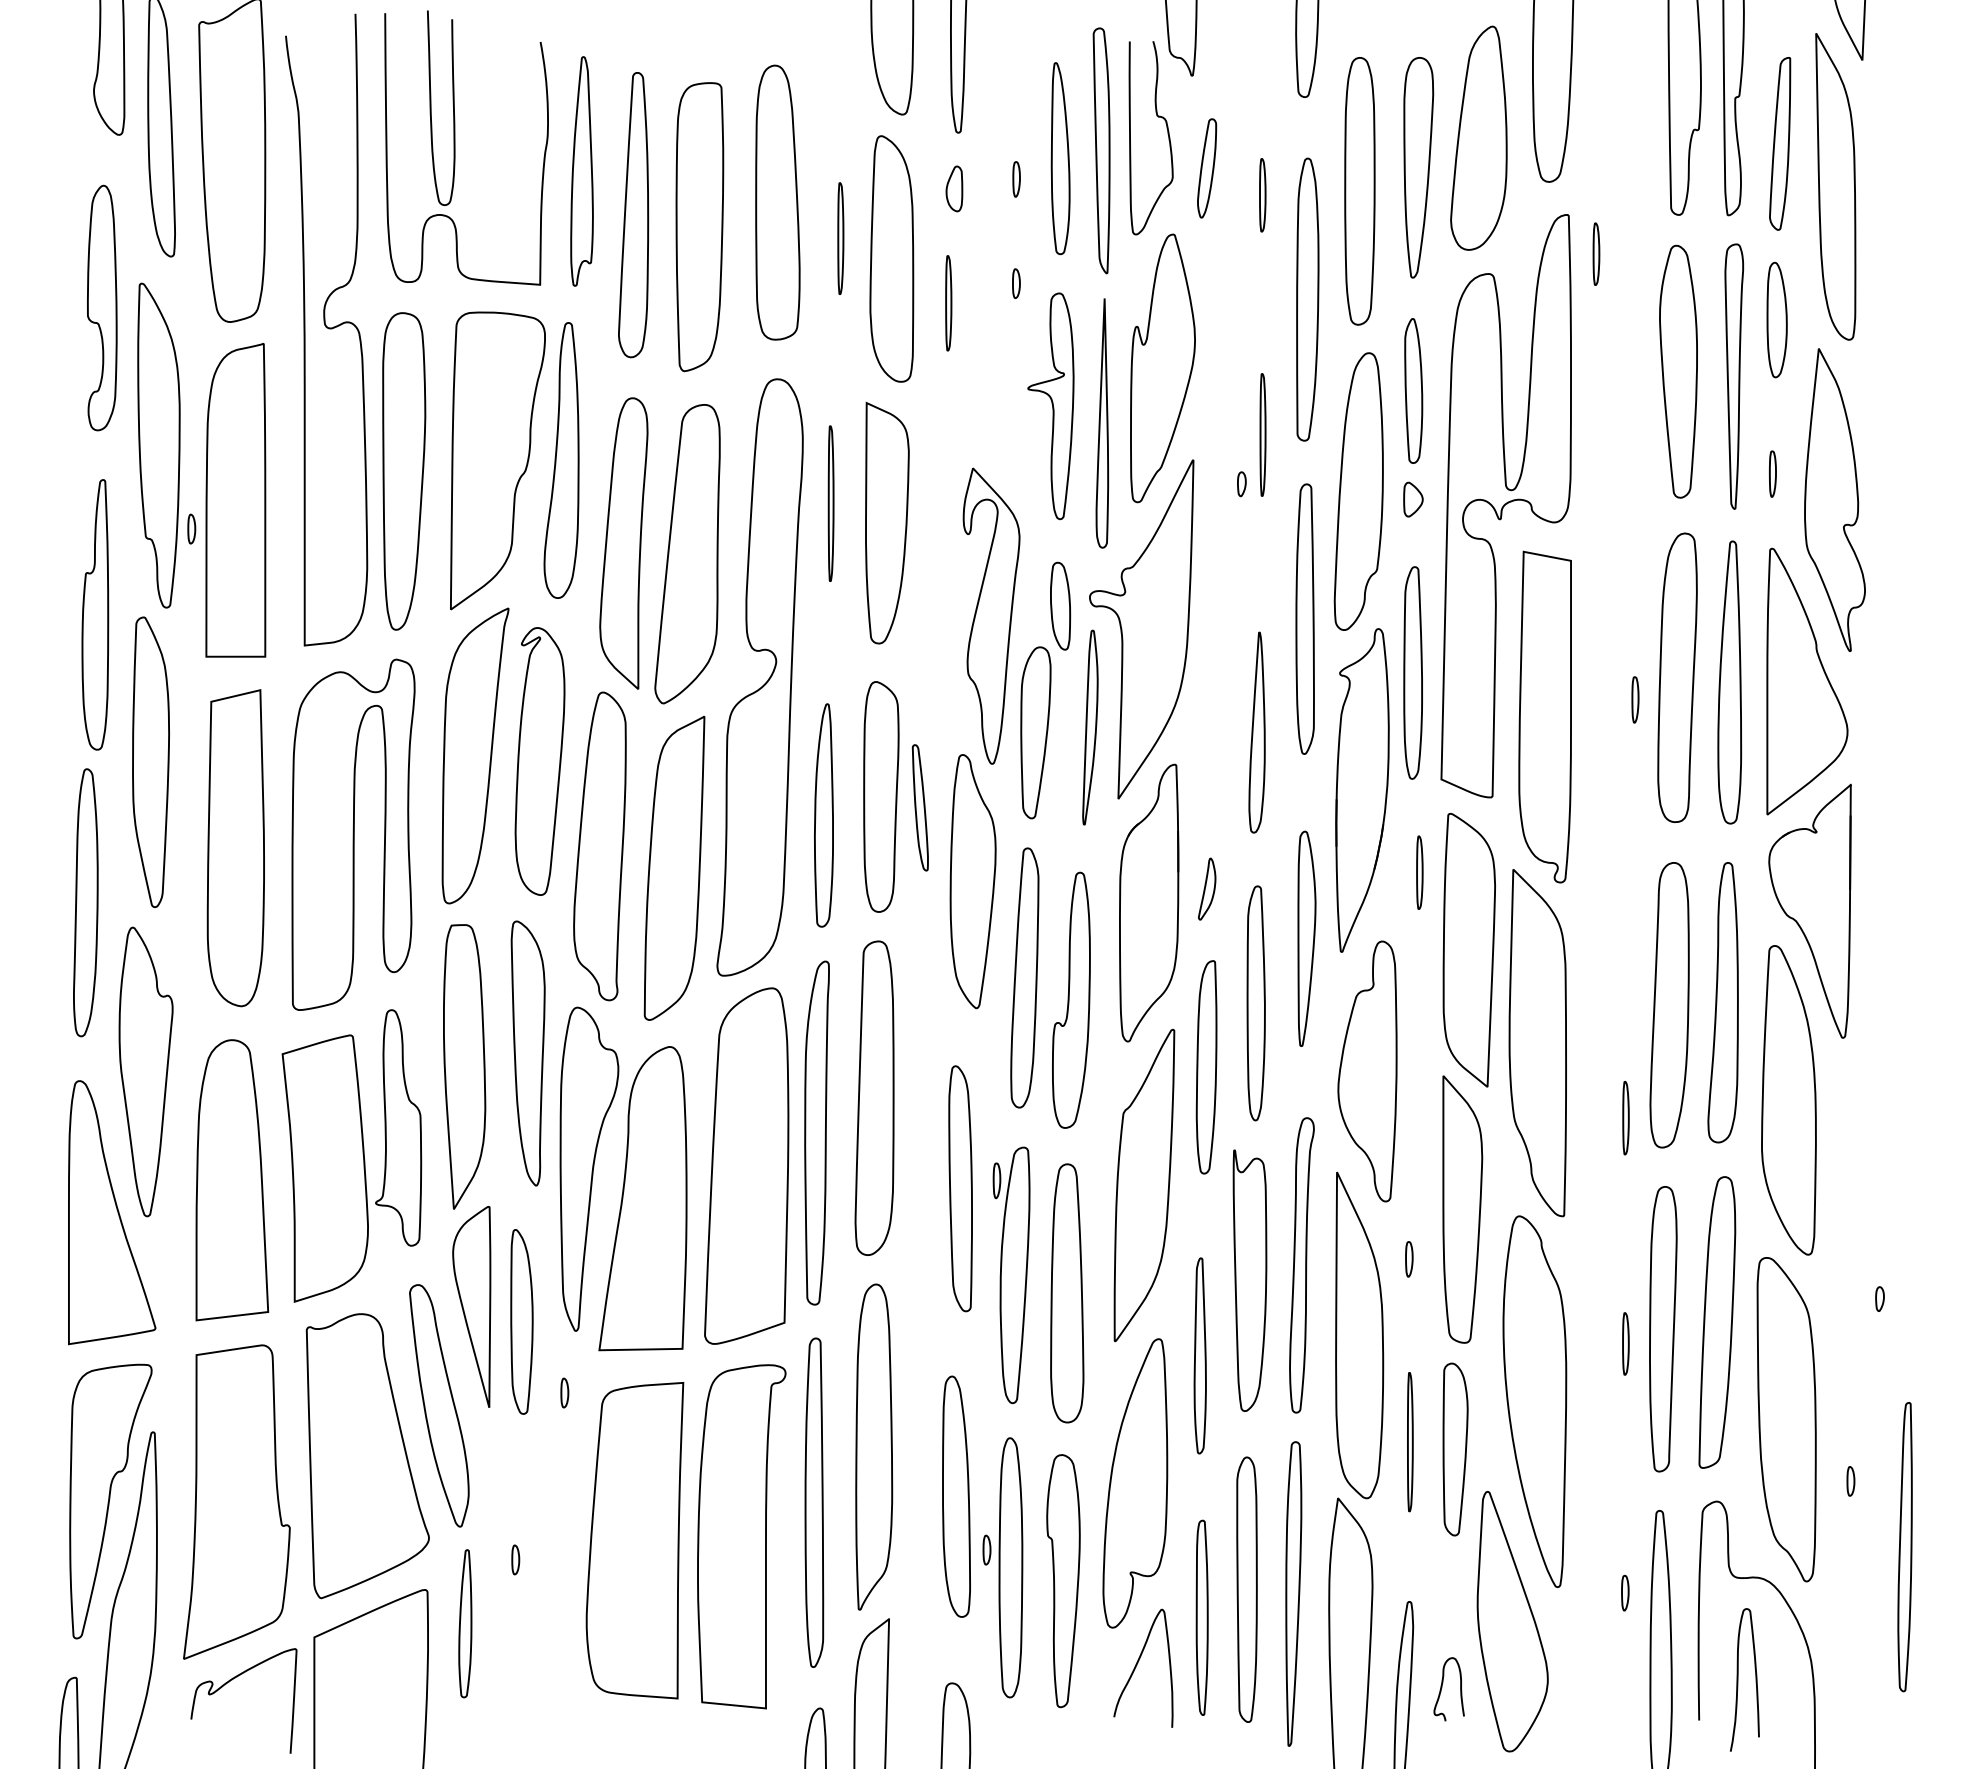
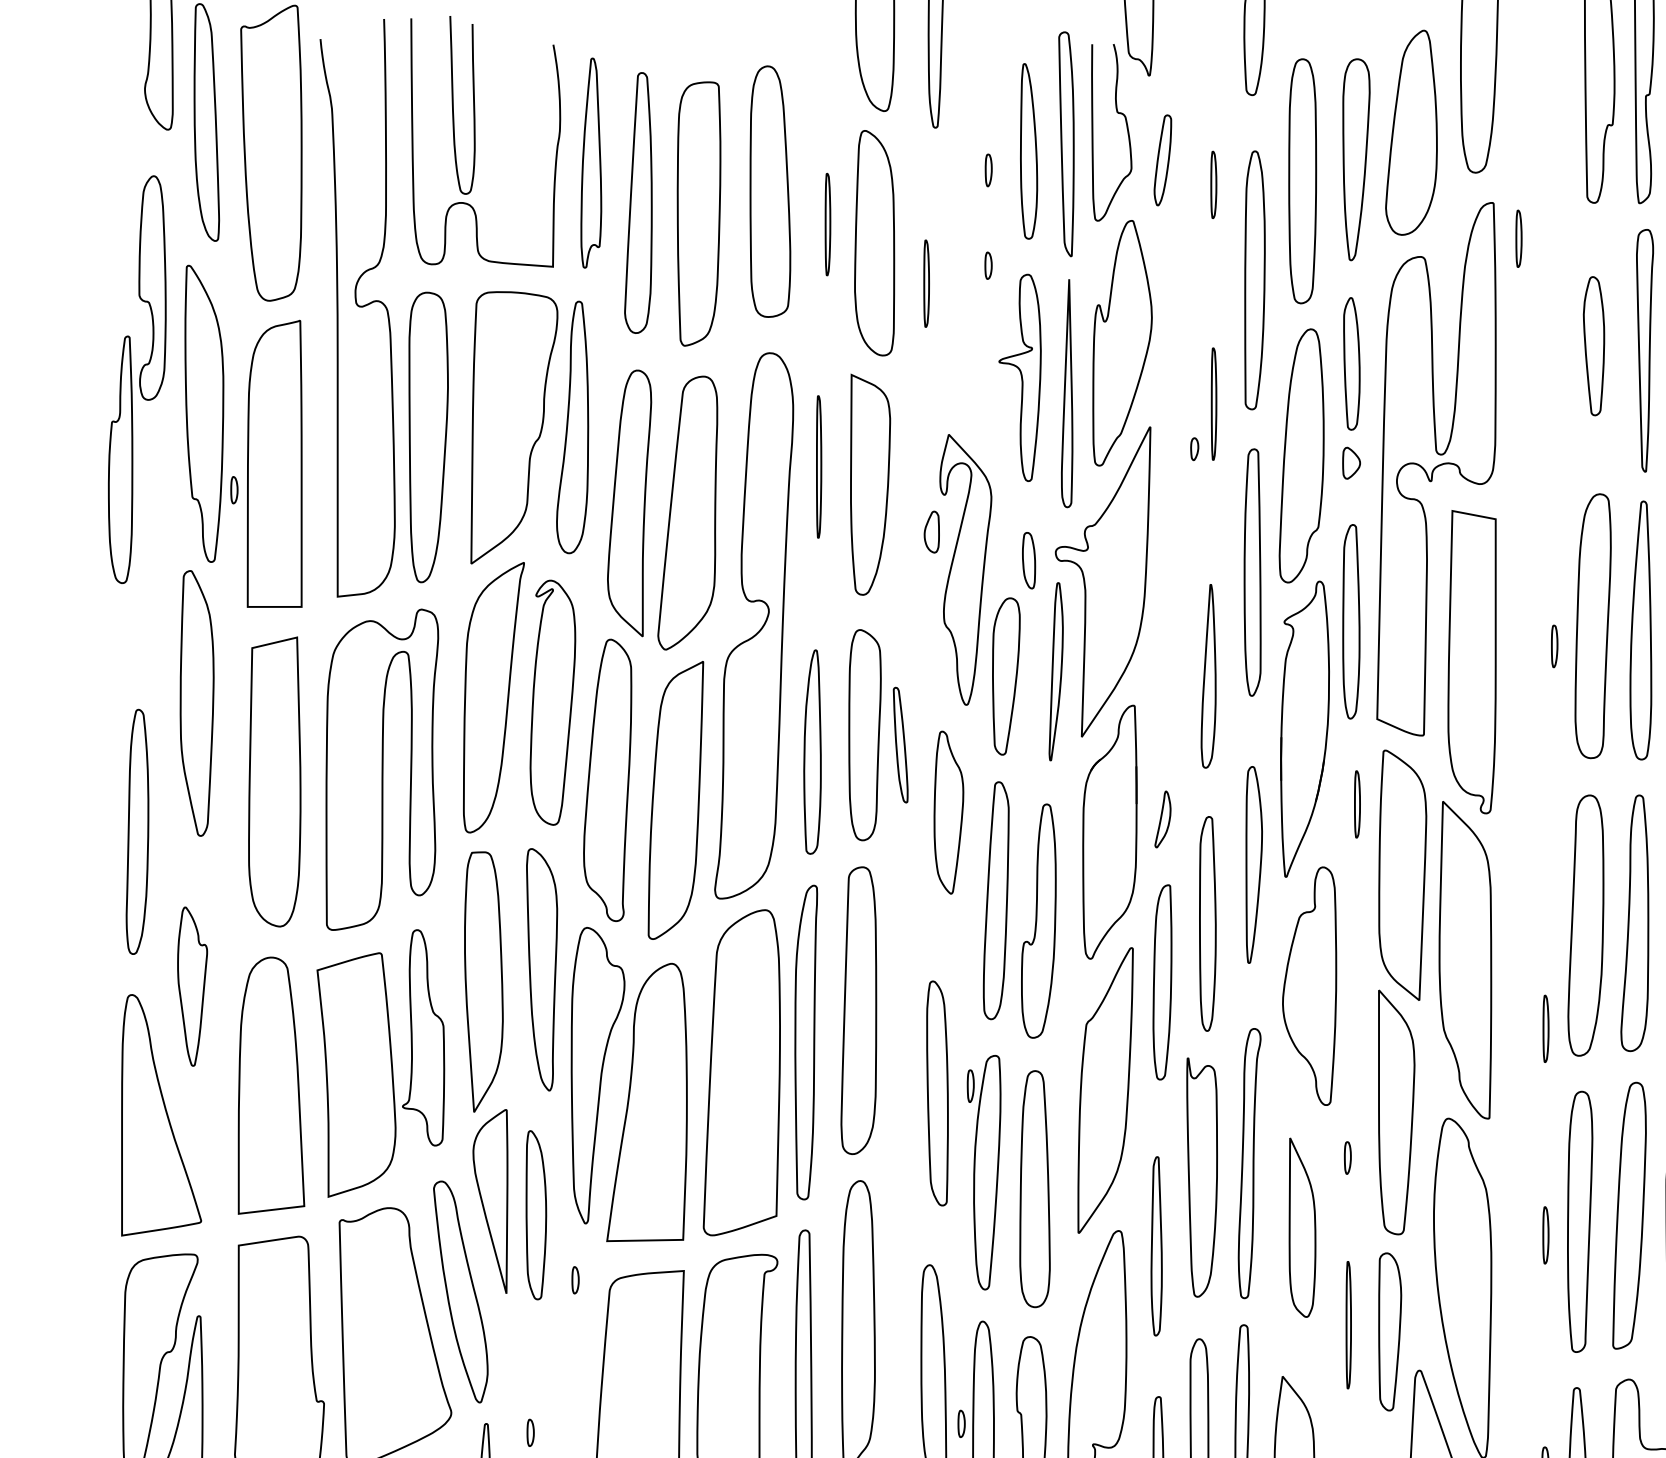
part: (954, 188) -> (931, 531), moved
part: (1678, 371) -> (1594, 346), size x0.6
part: (1060, 605) -> (1028, 560), size x0.7
part: (95, 614) -> (120, 459), moved
part: (972, 881) -> (948, 812), size x0.7
part: (145, 1071) -> (192, 986), size x0.6
part: (1359, 1335) -> (1302, 1227), size x0.6

